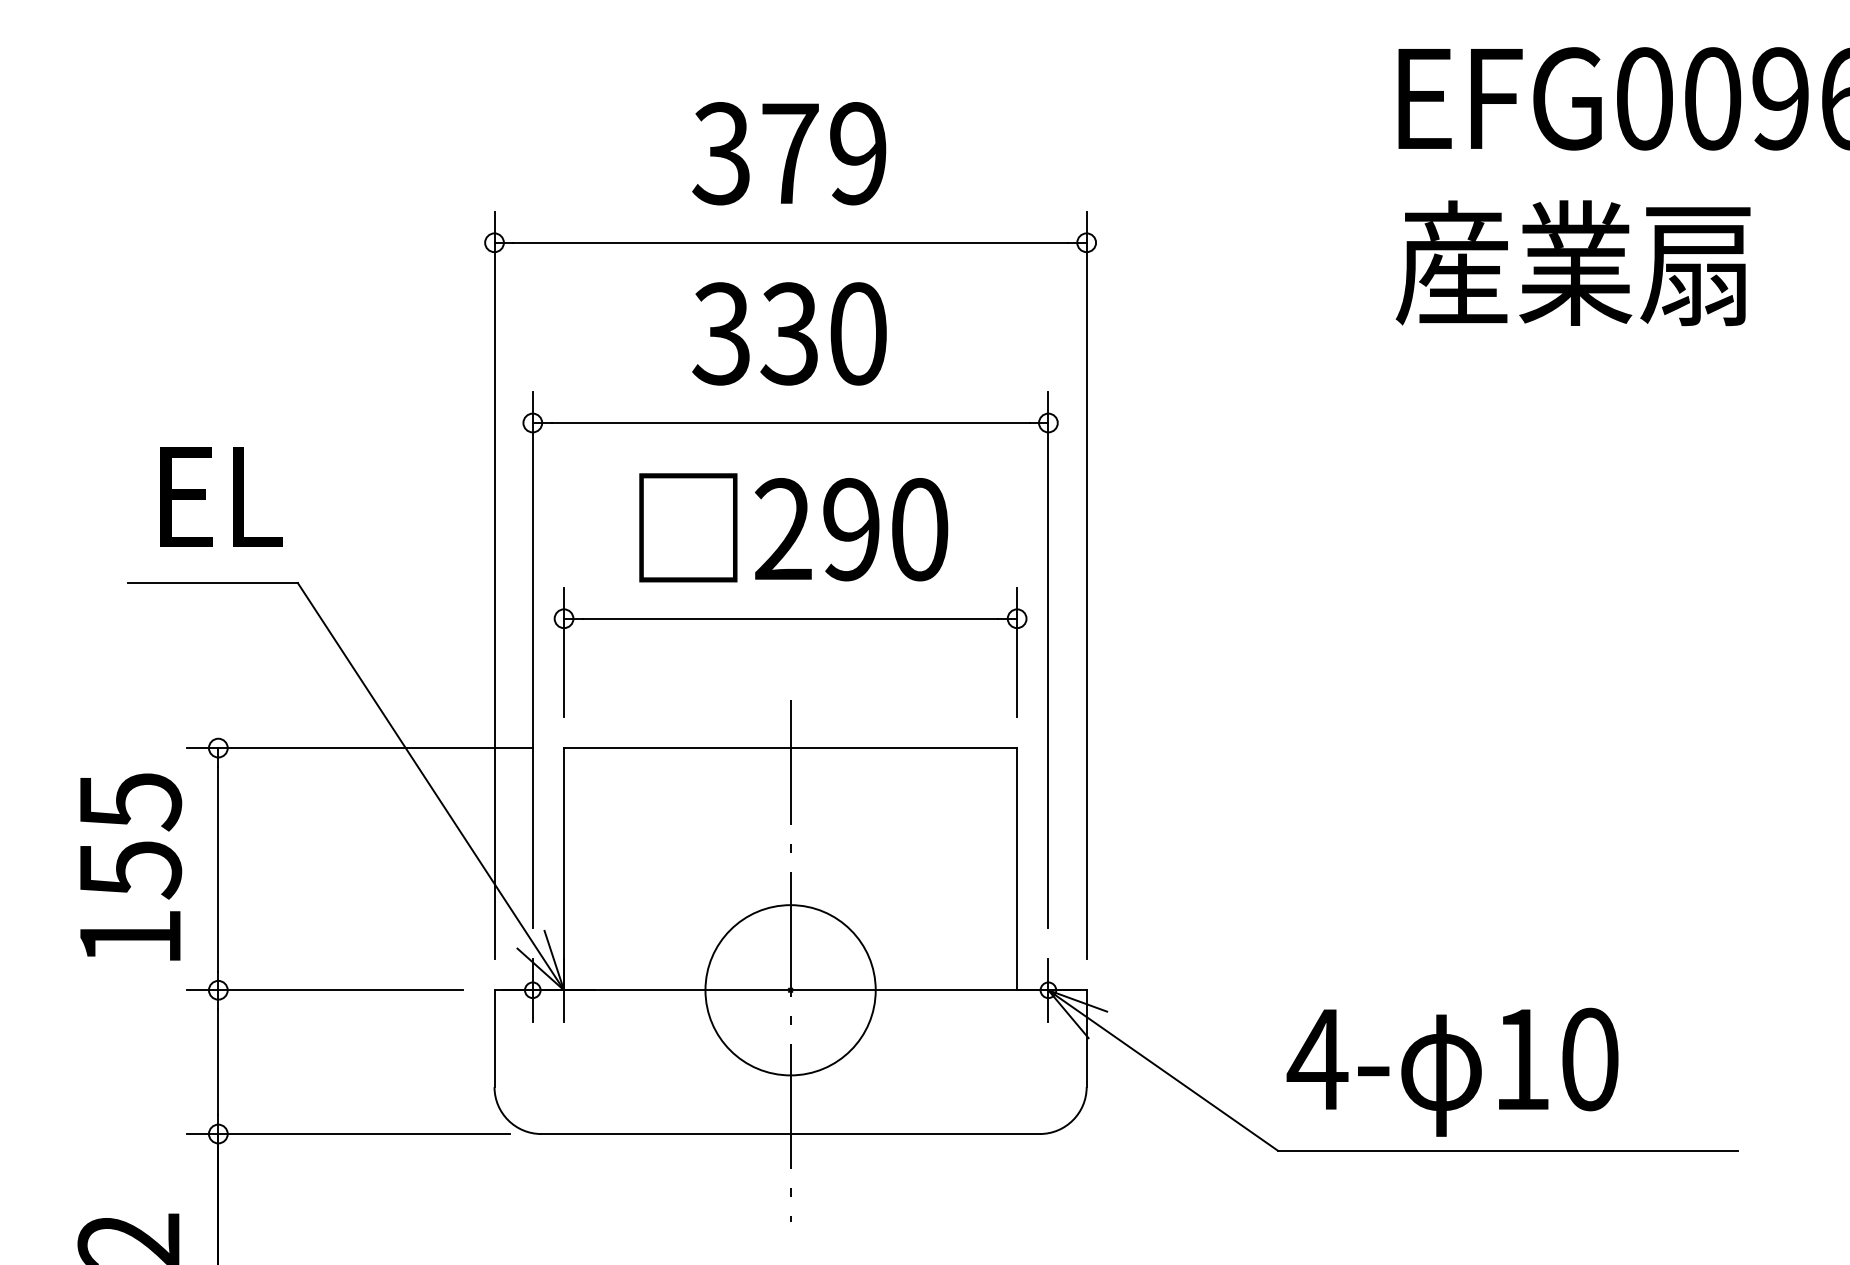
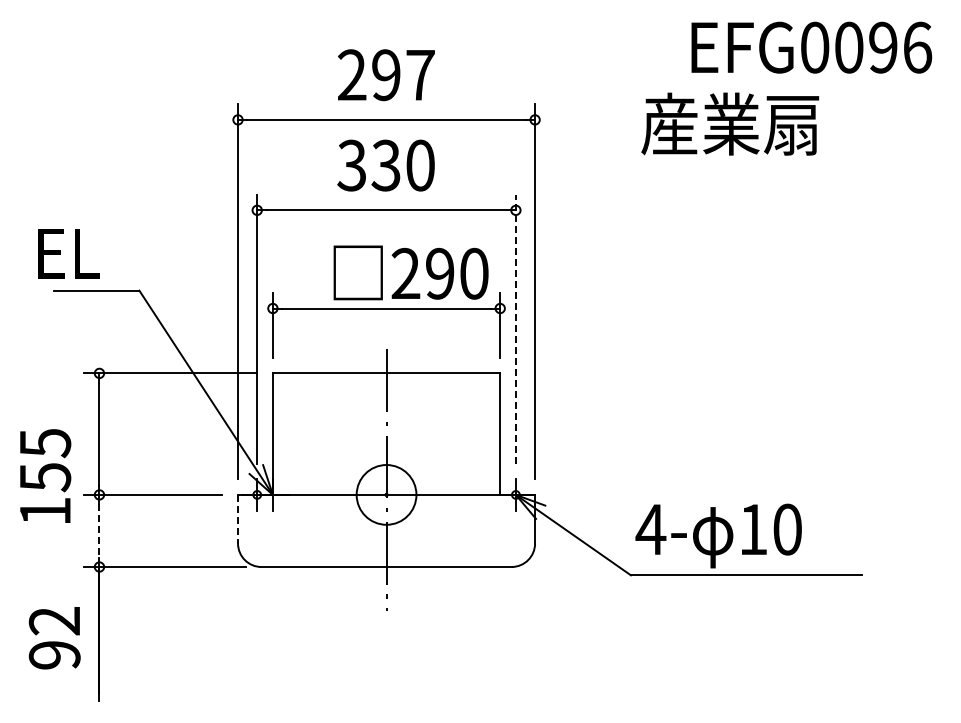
text: (788, 154) -> (385, 75), 379 -> 297
text: (1573, 261) -> (730, 123), moved
text: (220, 497) -> (68, 253), moved
text: (792, 527) -> (410, 272), moved
line: (1047, 658) -> (515, 328), solid -> dashed
text: (130, 865) -> (45, 475), moved
circle: (790, 989) -> (386, 494), size x0.7
line: (495, 1039) -> (238, 519), solid -> dashed
line: (218, 1061) -> (99, 530), solid -> dashed

